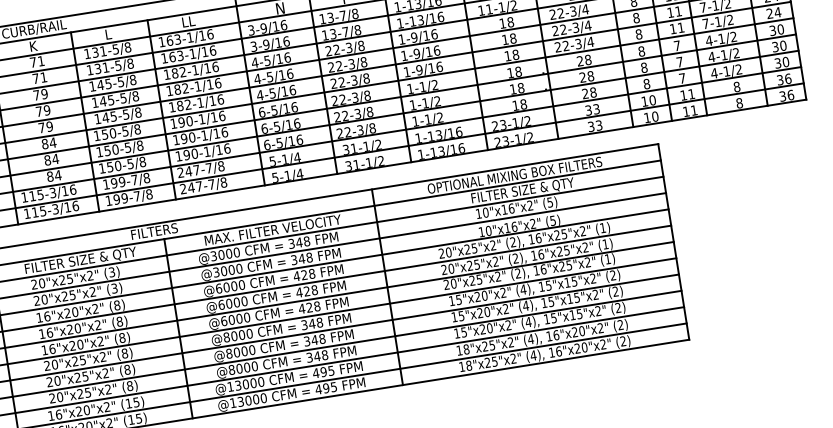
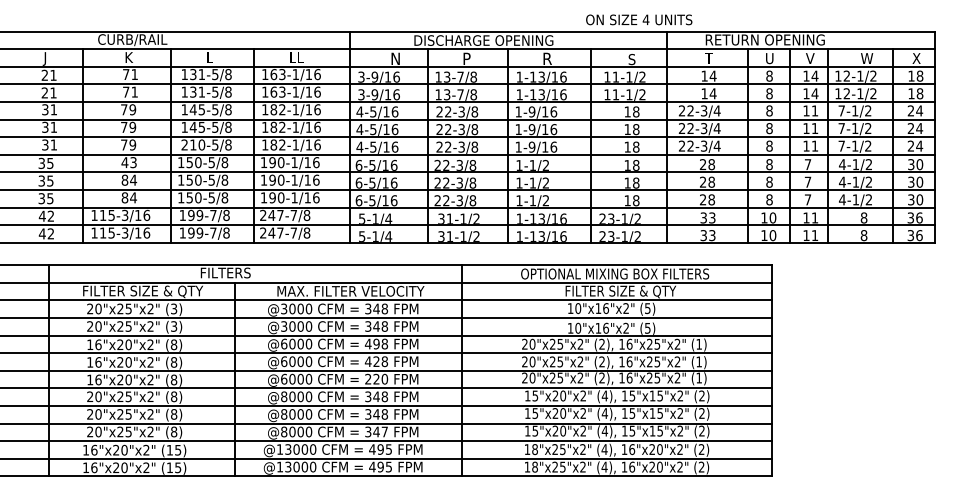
text: (105, 117) -> (193, 144), 145-5/8 -> 210-5/8
text: (48, 143) -> (128, 162), 84 -> 43
text: (304, 274) -> (376, 343), 428 -> 498
text: (309, 306) -> (376, 378), 428 -> 220
text: (324, 354) -> (384, 431), 348 -> 347

